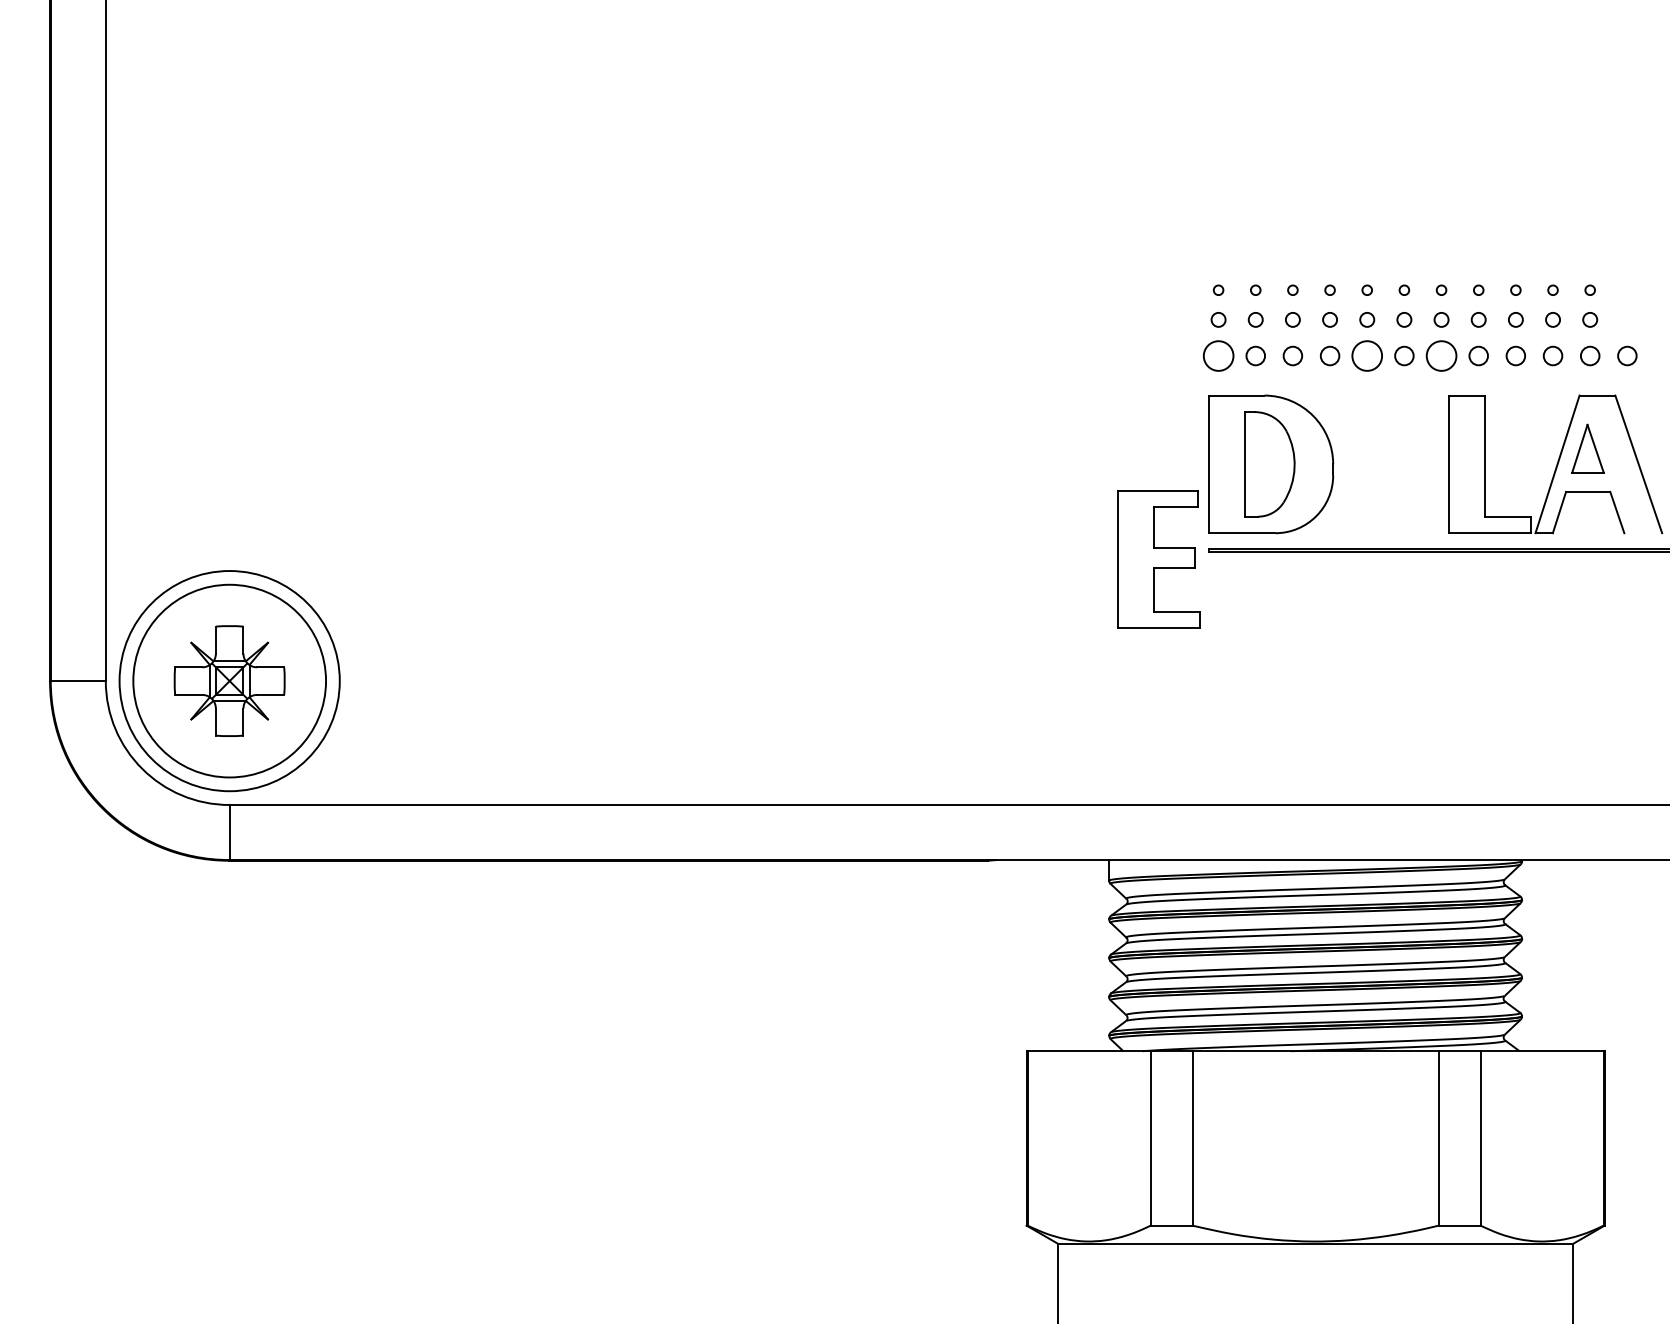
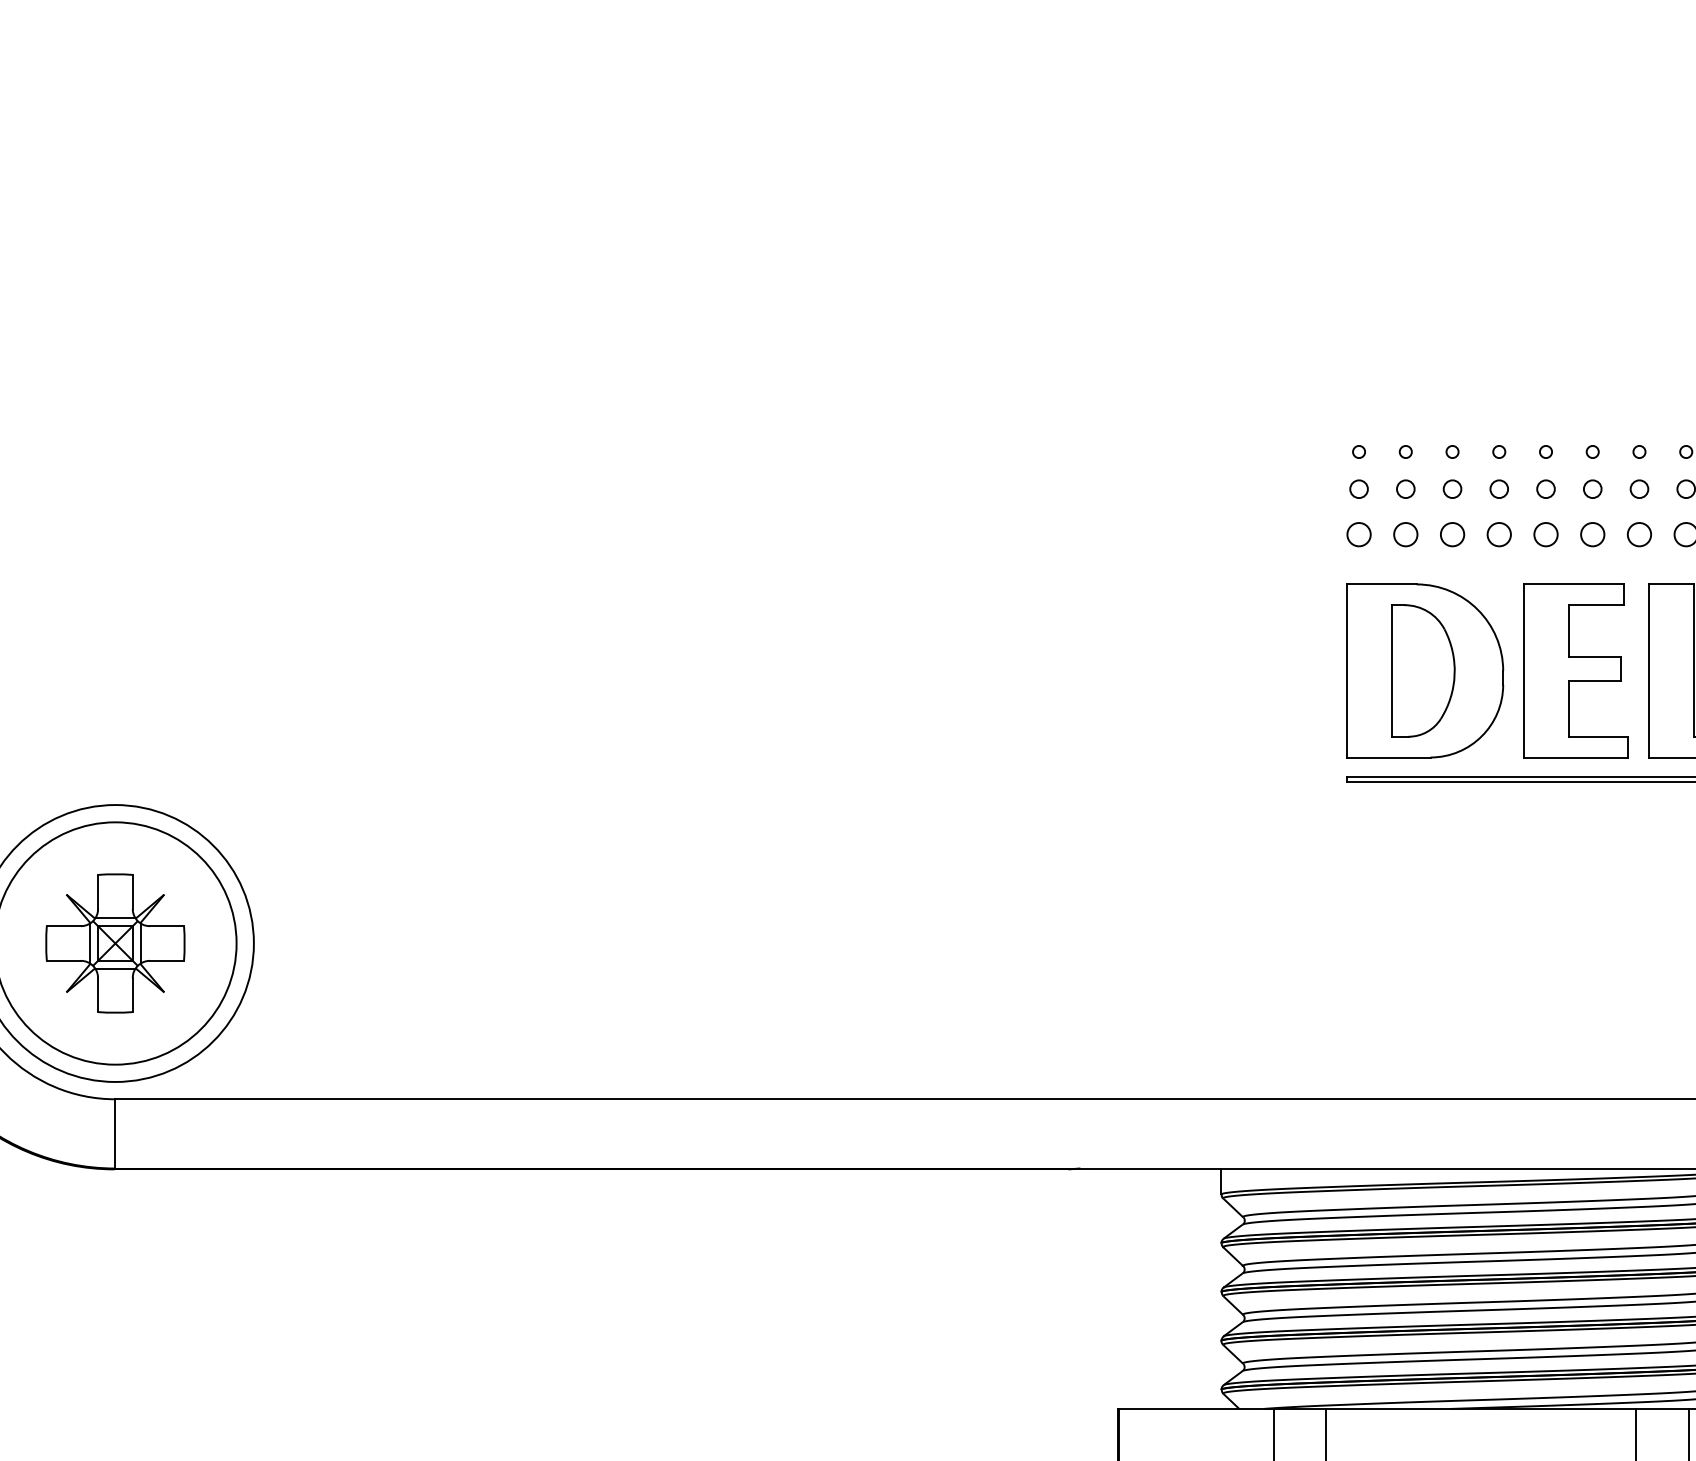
circle: (1218, 355) -> (1358, 534), size x0.62
circle: (1366, 355) -> (1545, 534), size x0.62
circle: (1441, 355) -> (1639, 534), size x0.62
part: (1158, 559) -> (1575, 671), moved

